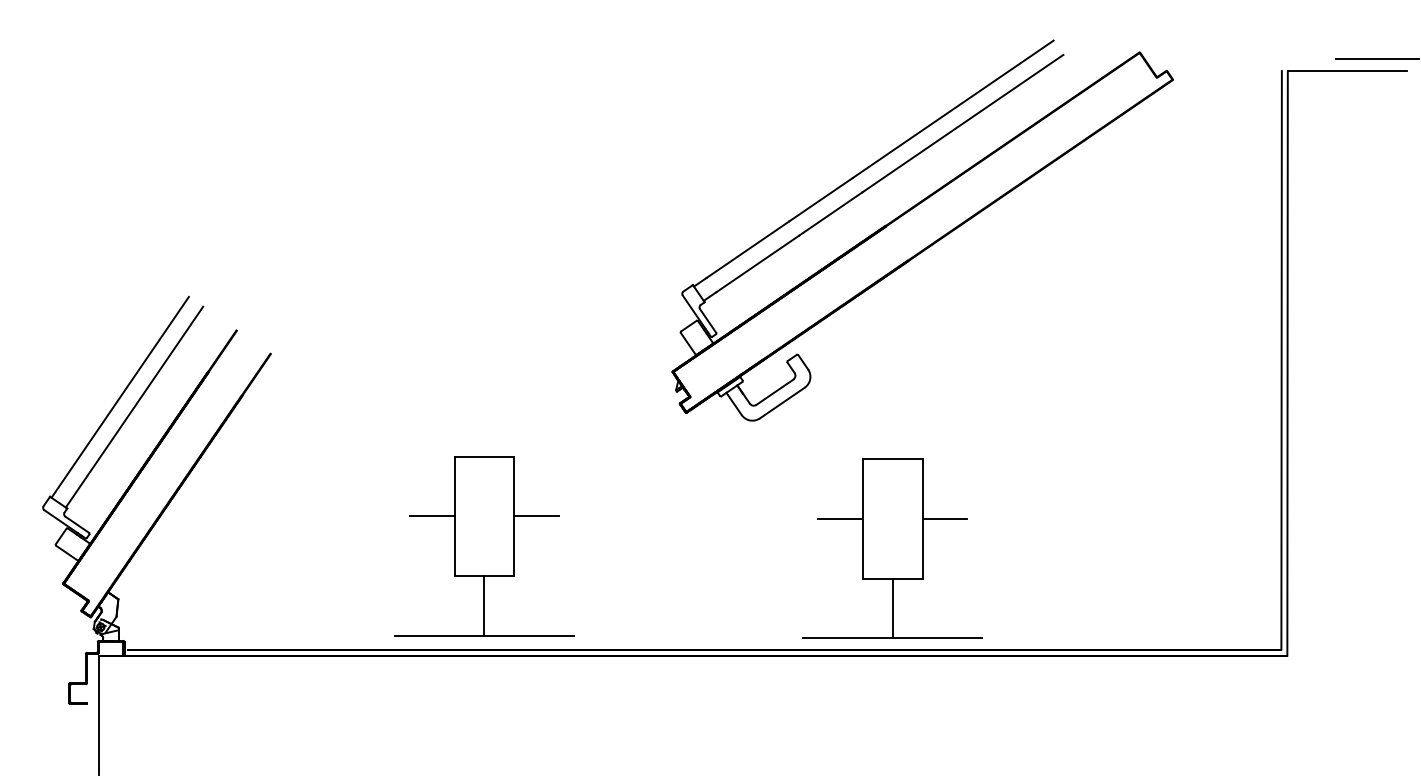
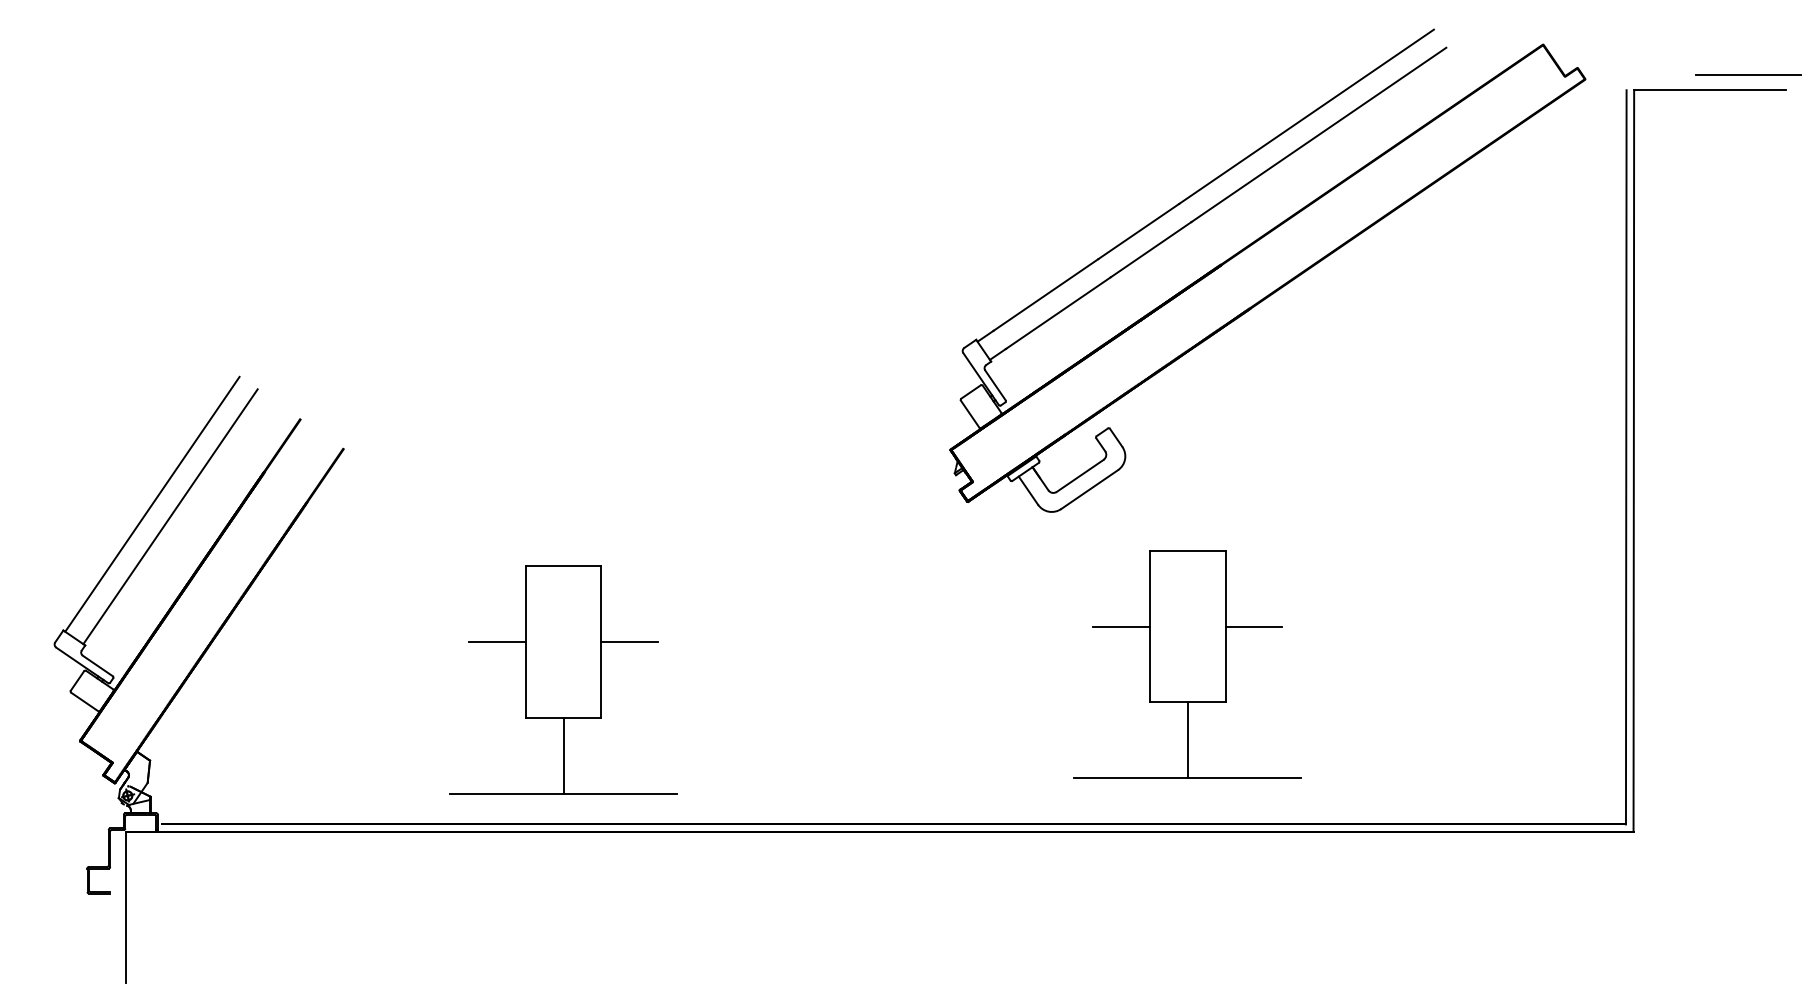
part: (922, 230) -> (1267, 270), moved
part: (484, 545) -> (563, 679), moved
part: (892, 548) -> (1187, 664), moved

